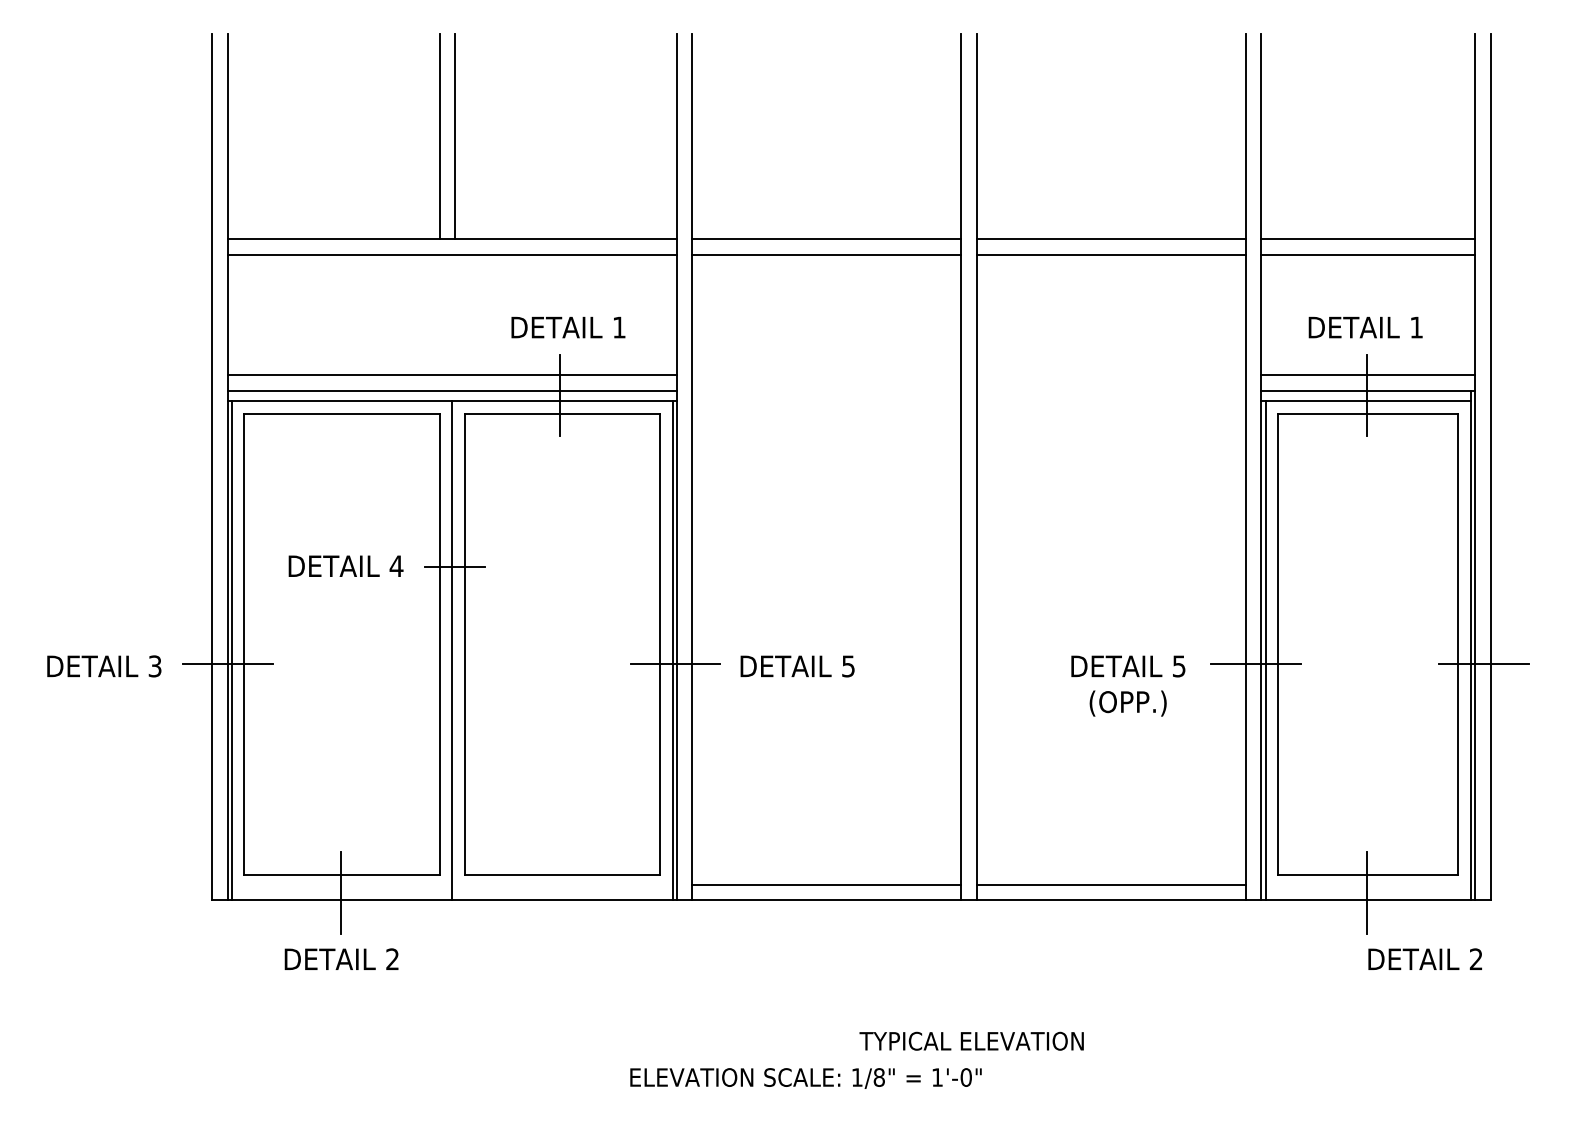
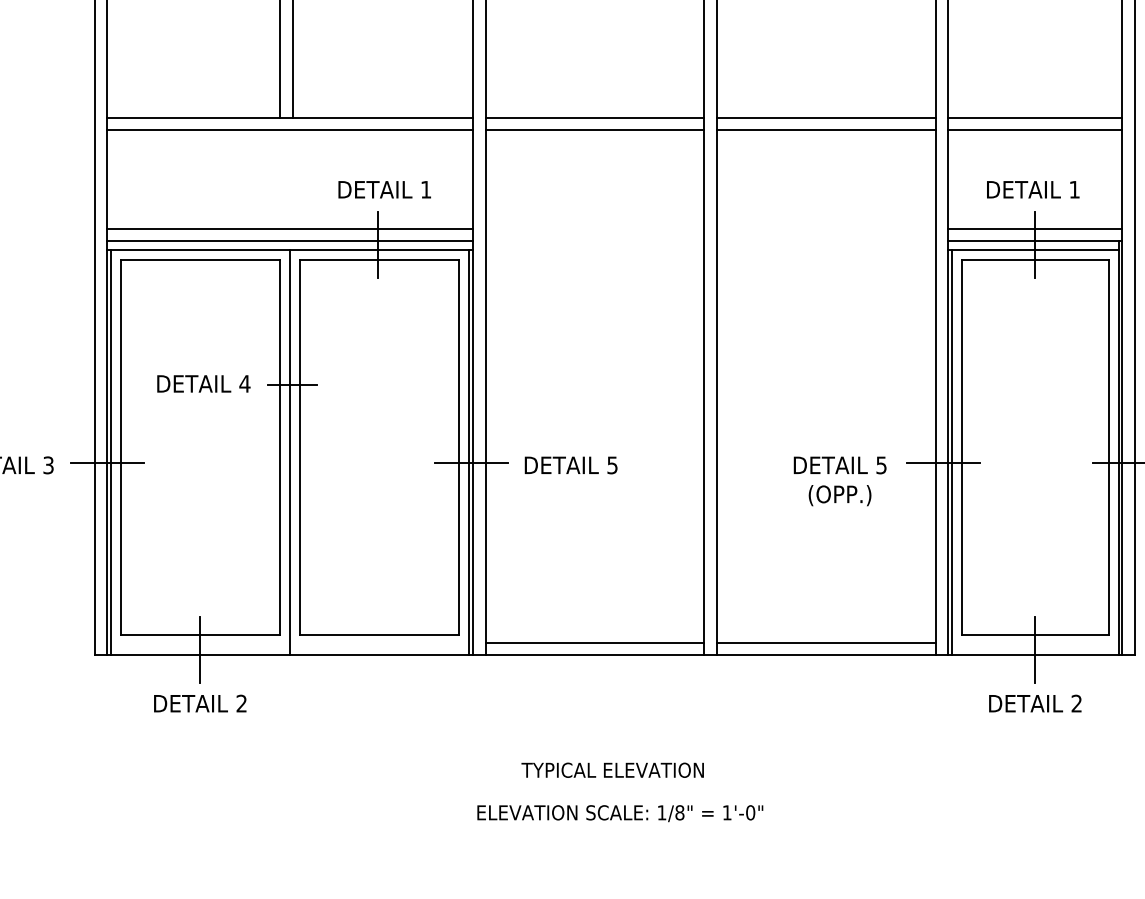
text: (1424, 958) -> (1034, 702), moved
text: (971, 1040) -> (612, 769), moved
text: (805, 1078) -> (619, 813), moved

